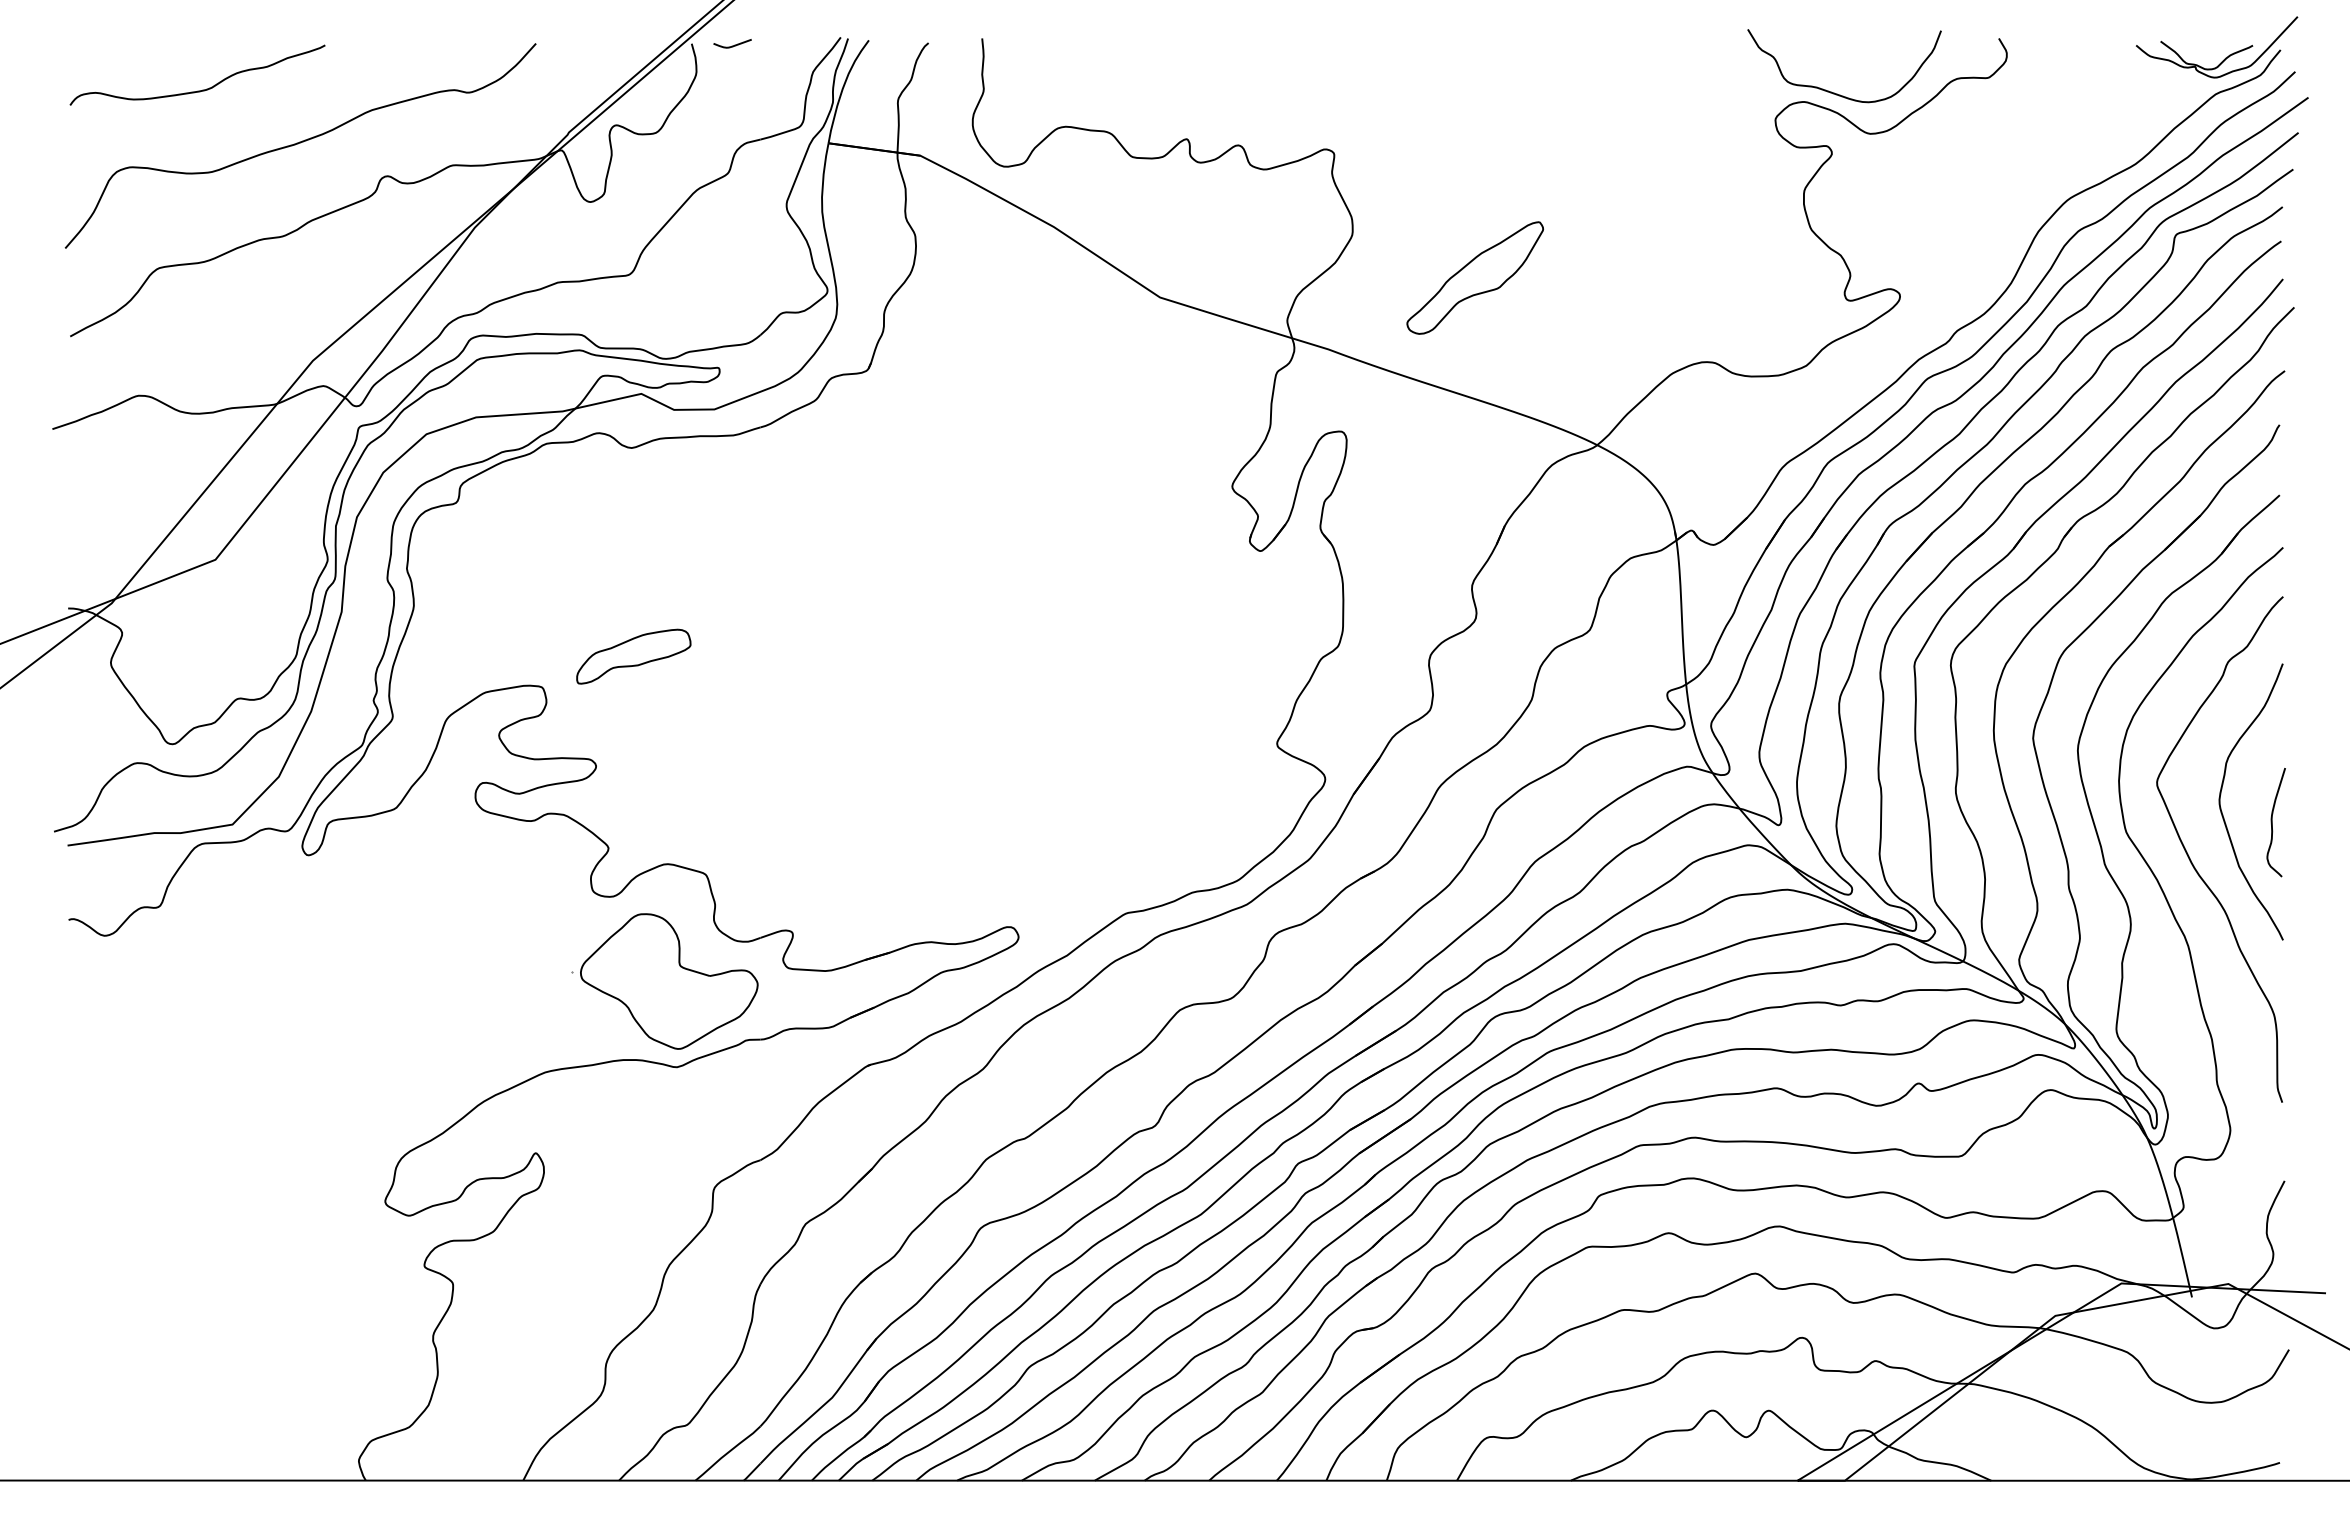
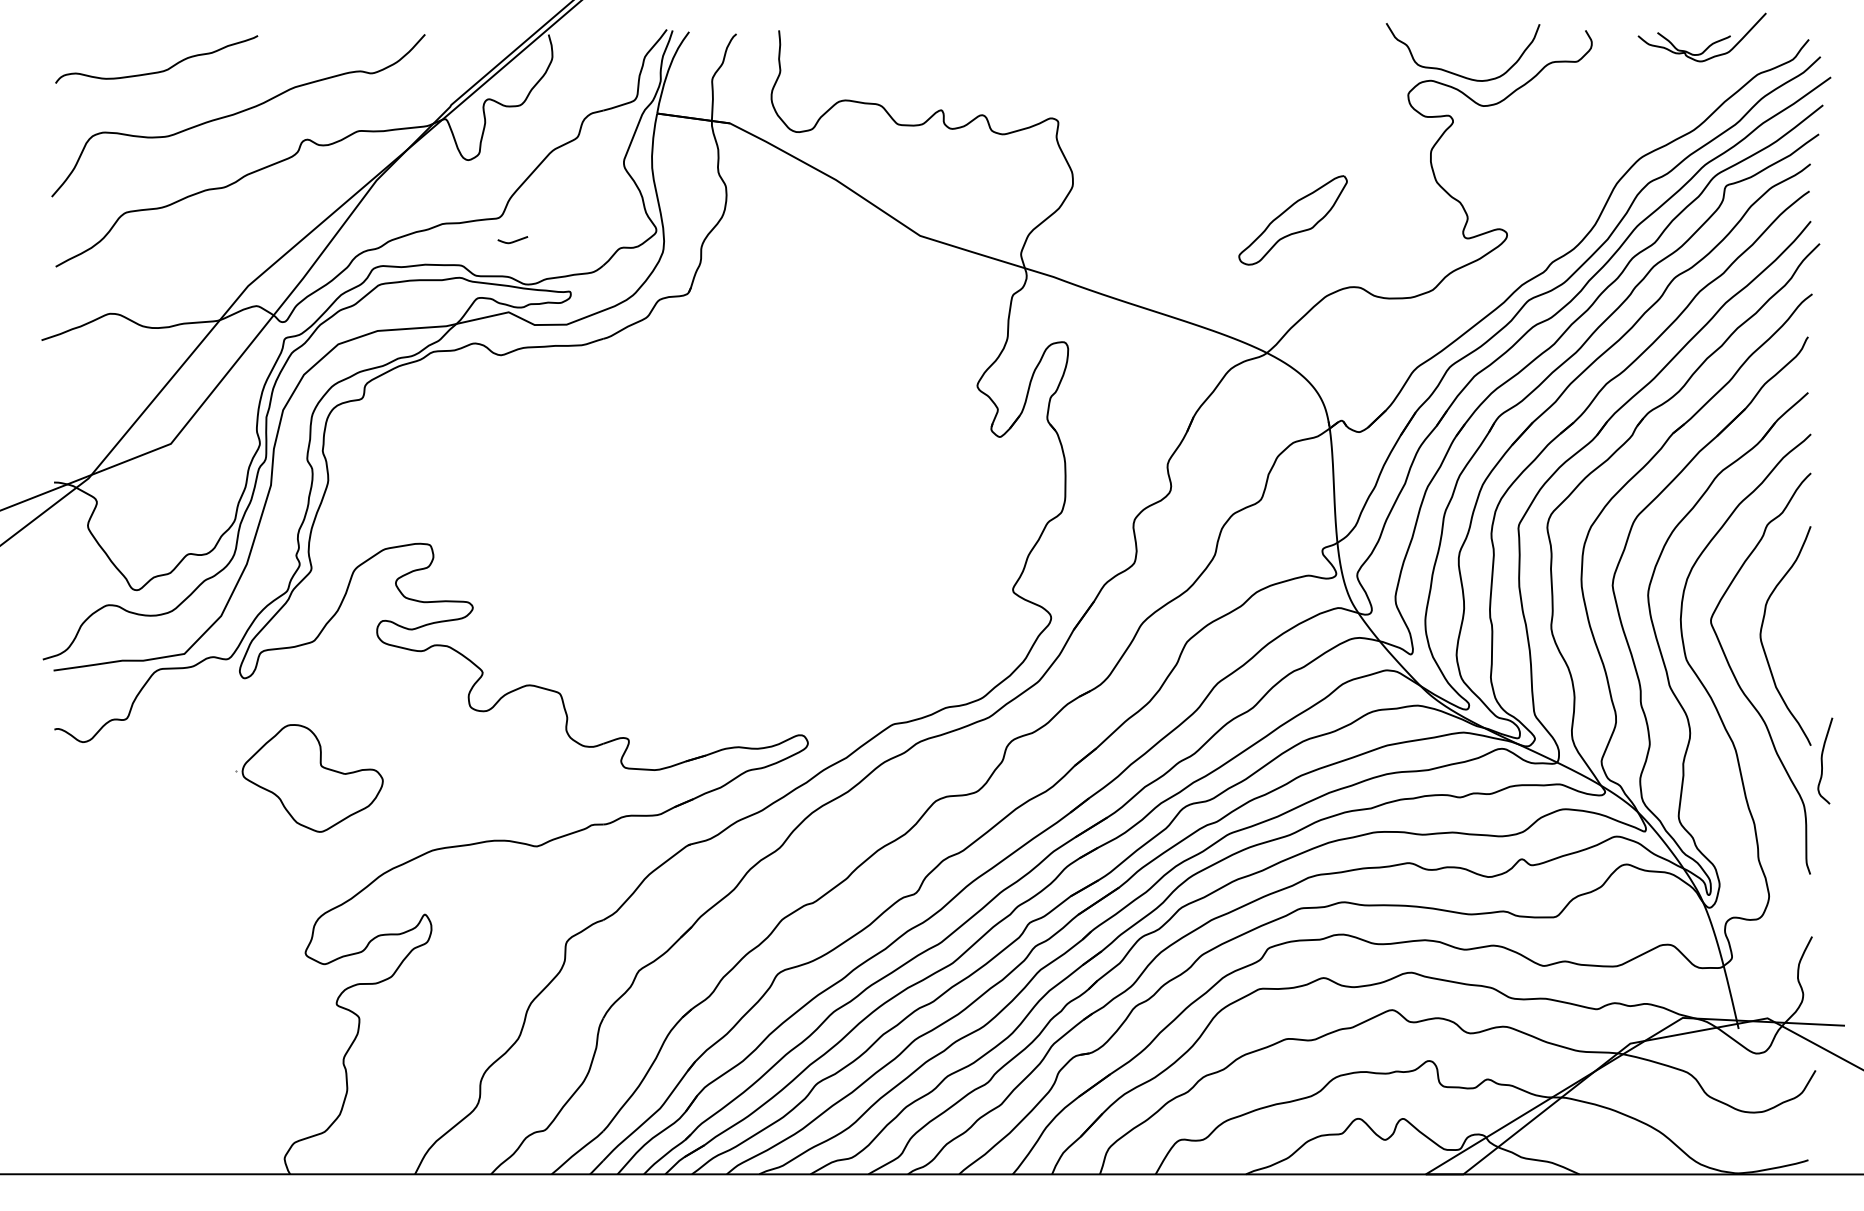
curve: (732, 45) -> (512, 241), moved
part: (2225, 57) -> (1708, 45), moved
part: (1474, 277) -> (1292, 220), moved
part: (633, 656) -> (502, 520), removed
curve: (2272, 822) -> (1822, 760), moved
part: (664, 981) -> (308, 778), moved

